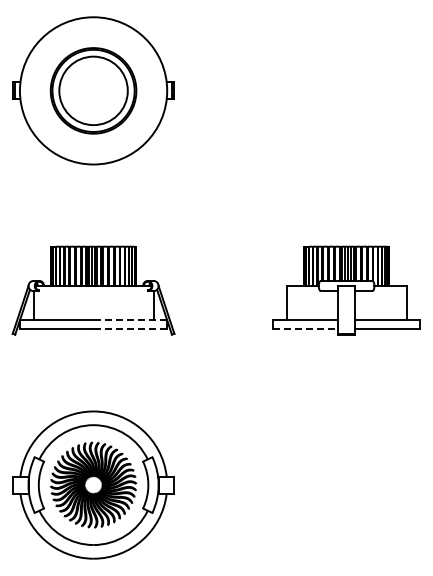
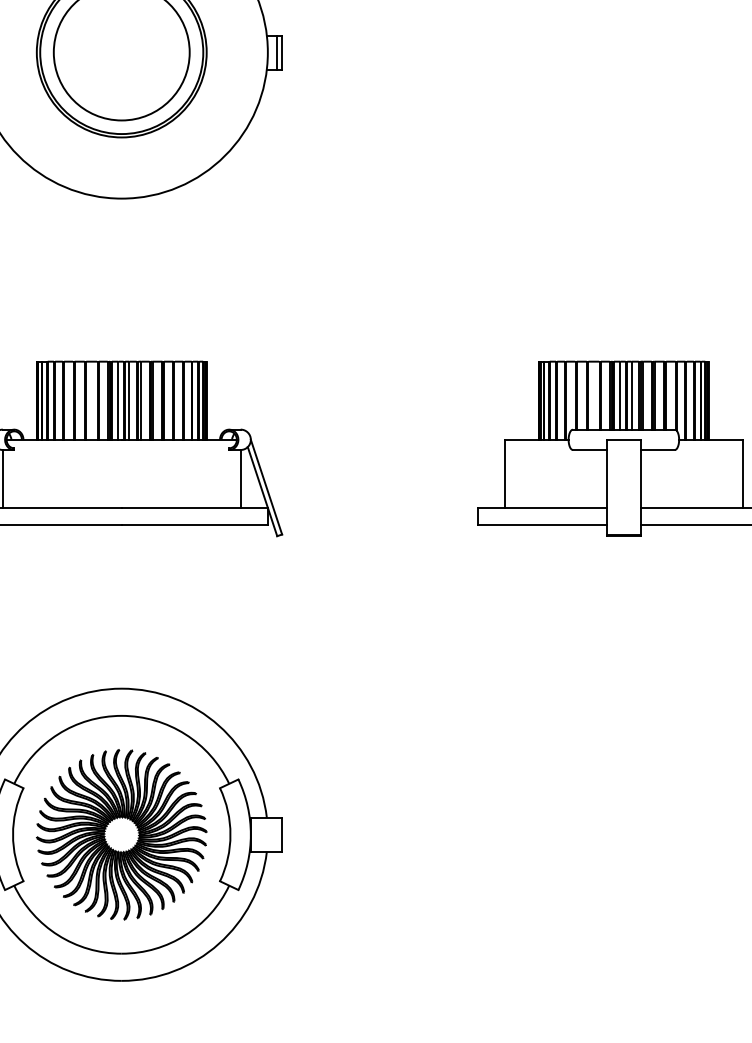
line: (130, 320) -> (195, 508), dashed -> solid
line: (130, 328) -> (195, 524), dashed -> solid
line: (305, 328) -> (542, 524), dashed -> solid

